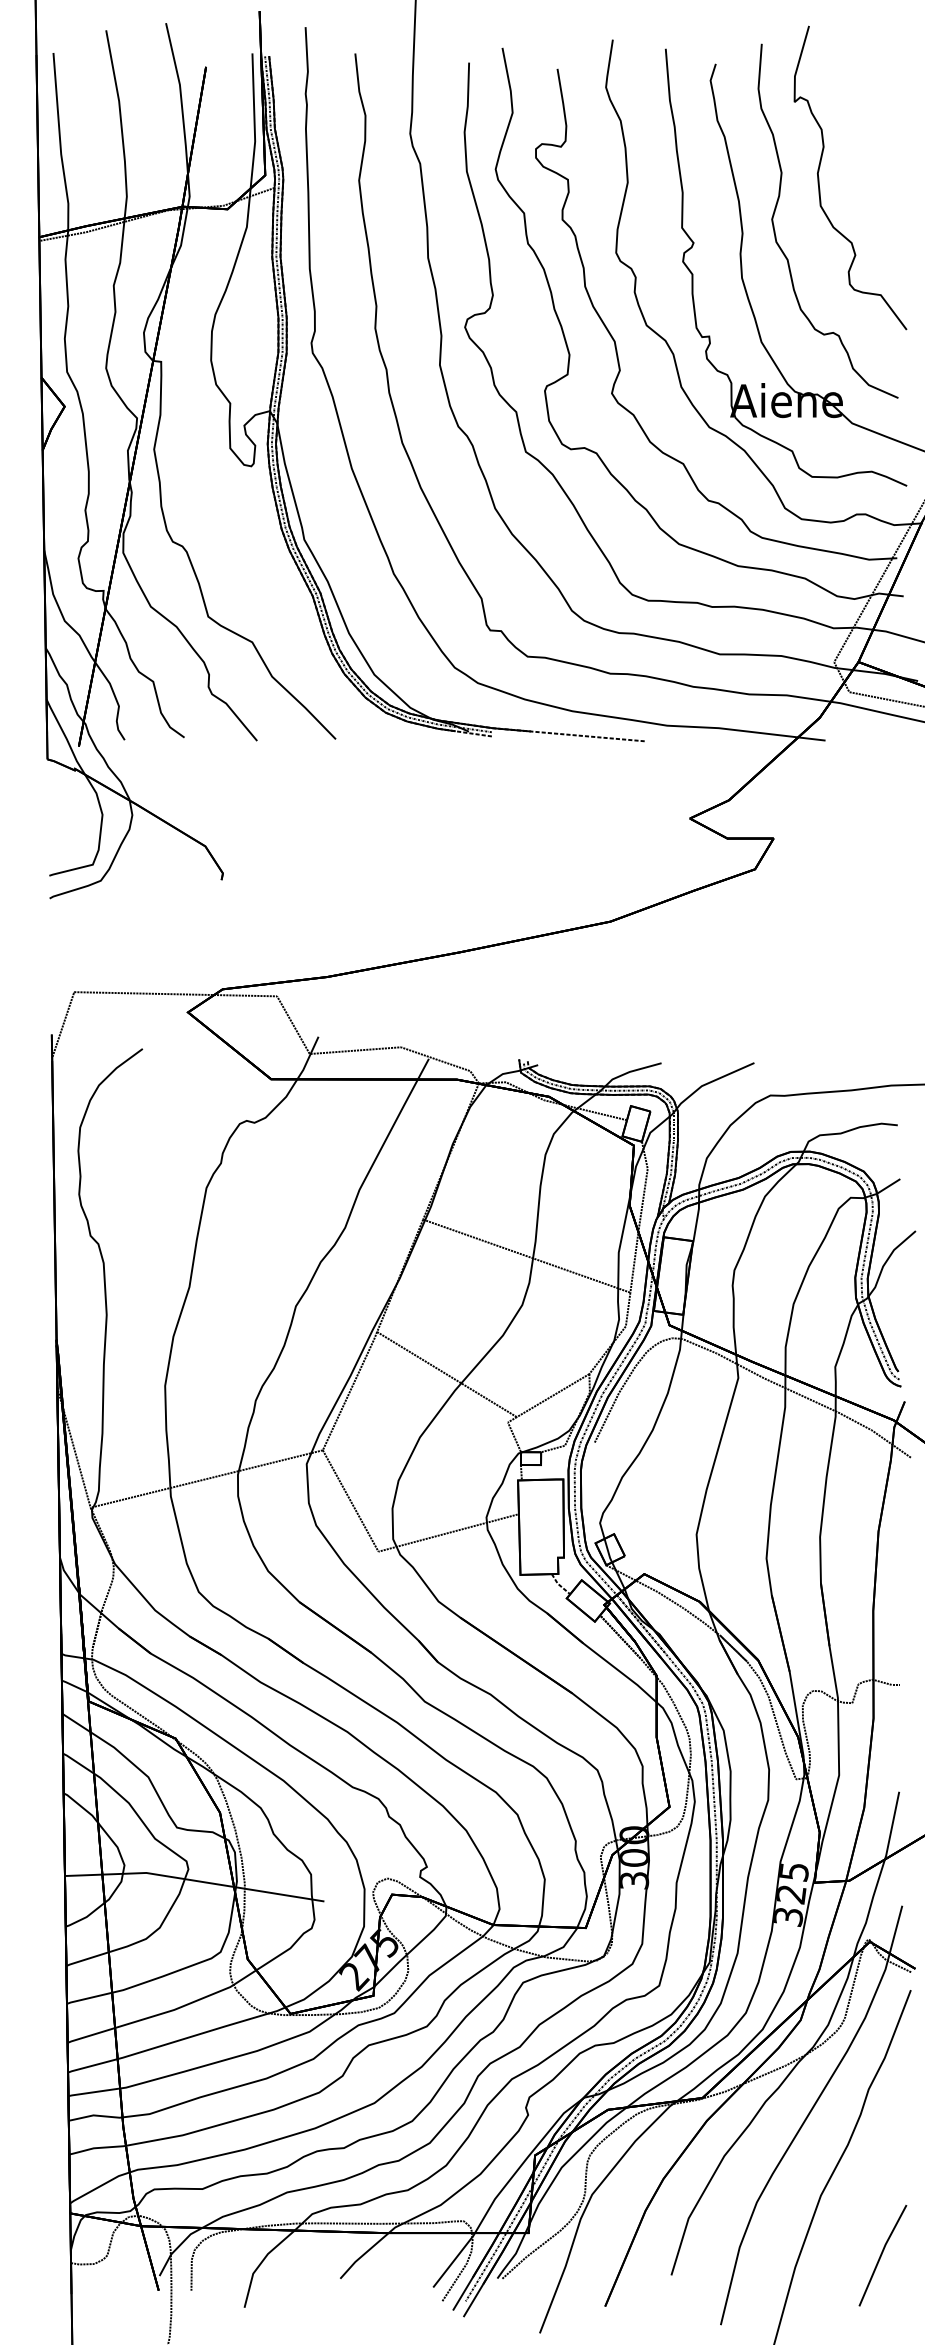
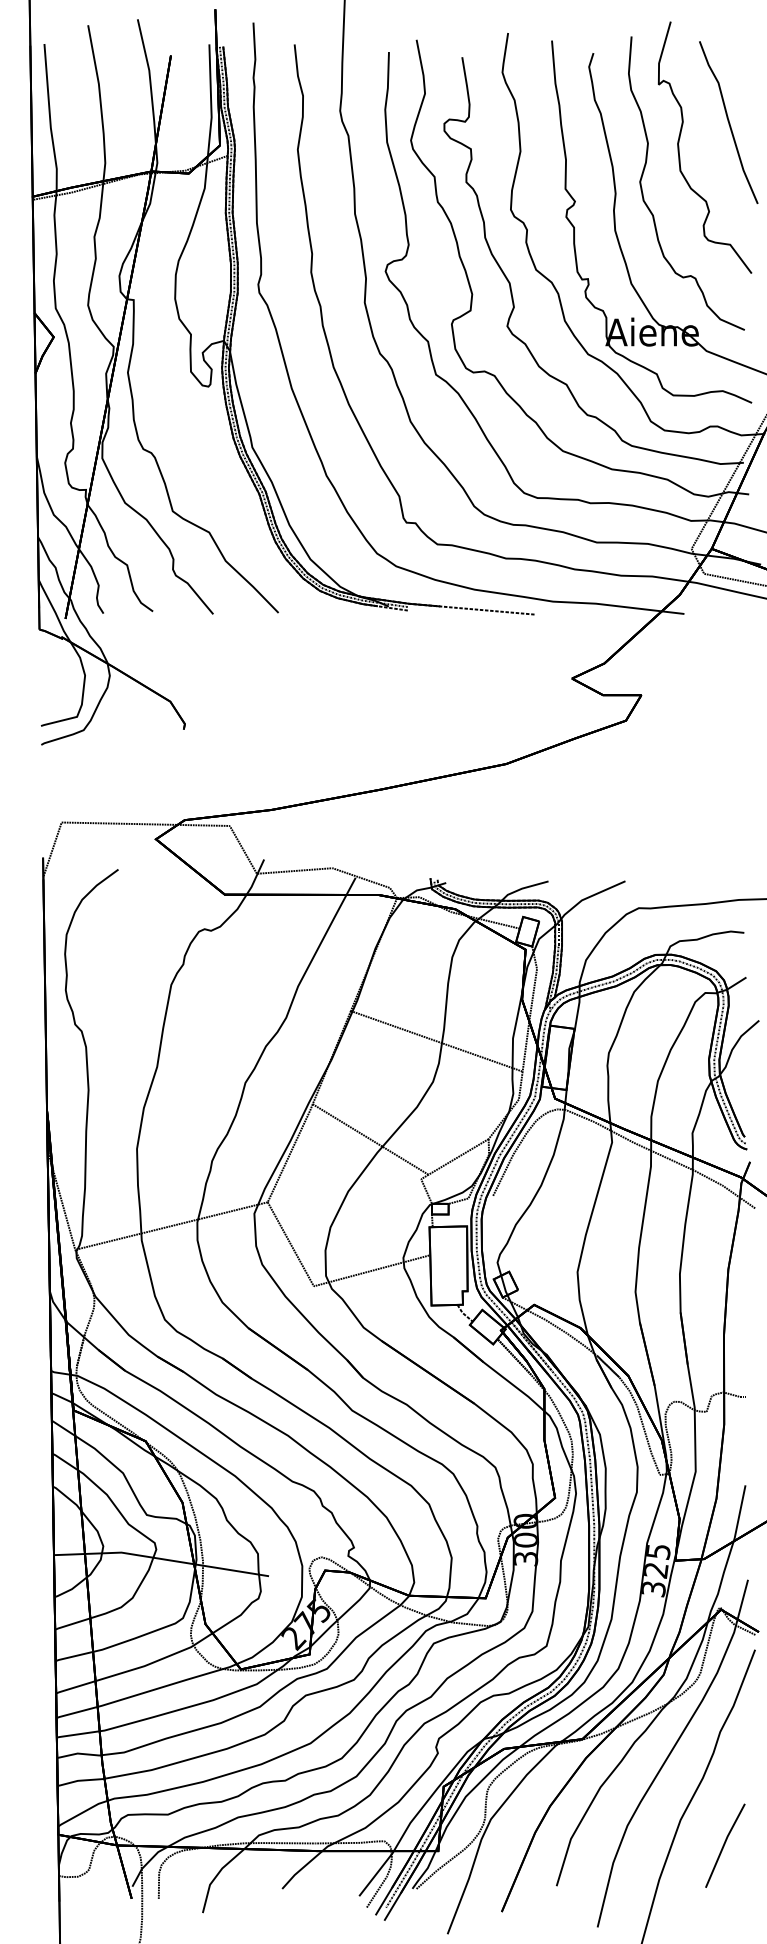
curve: (878, 147) -> (728, 122), added
line: (882, 2254) -> (725, 1844), moved

